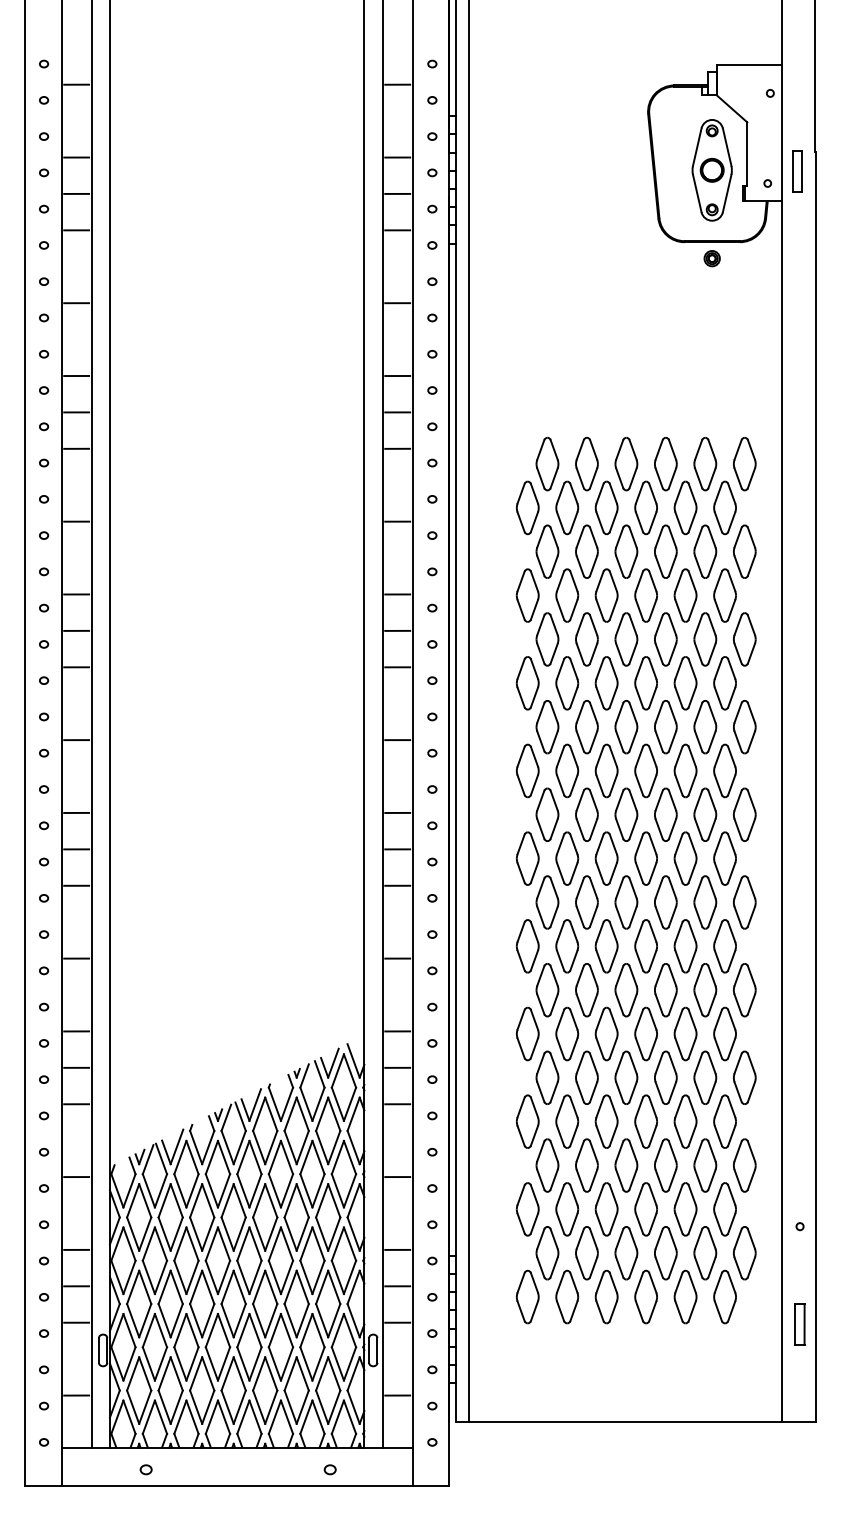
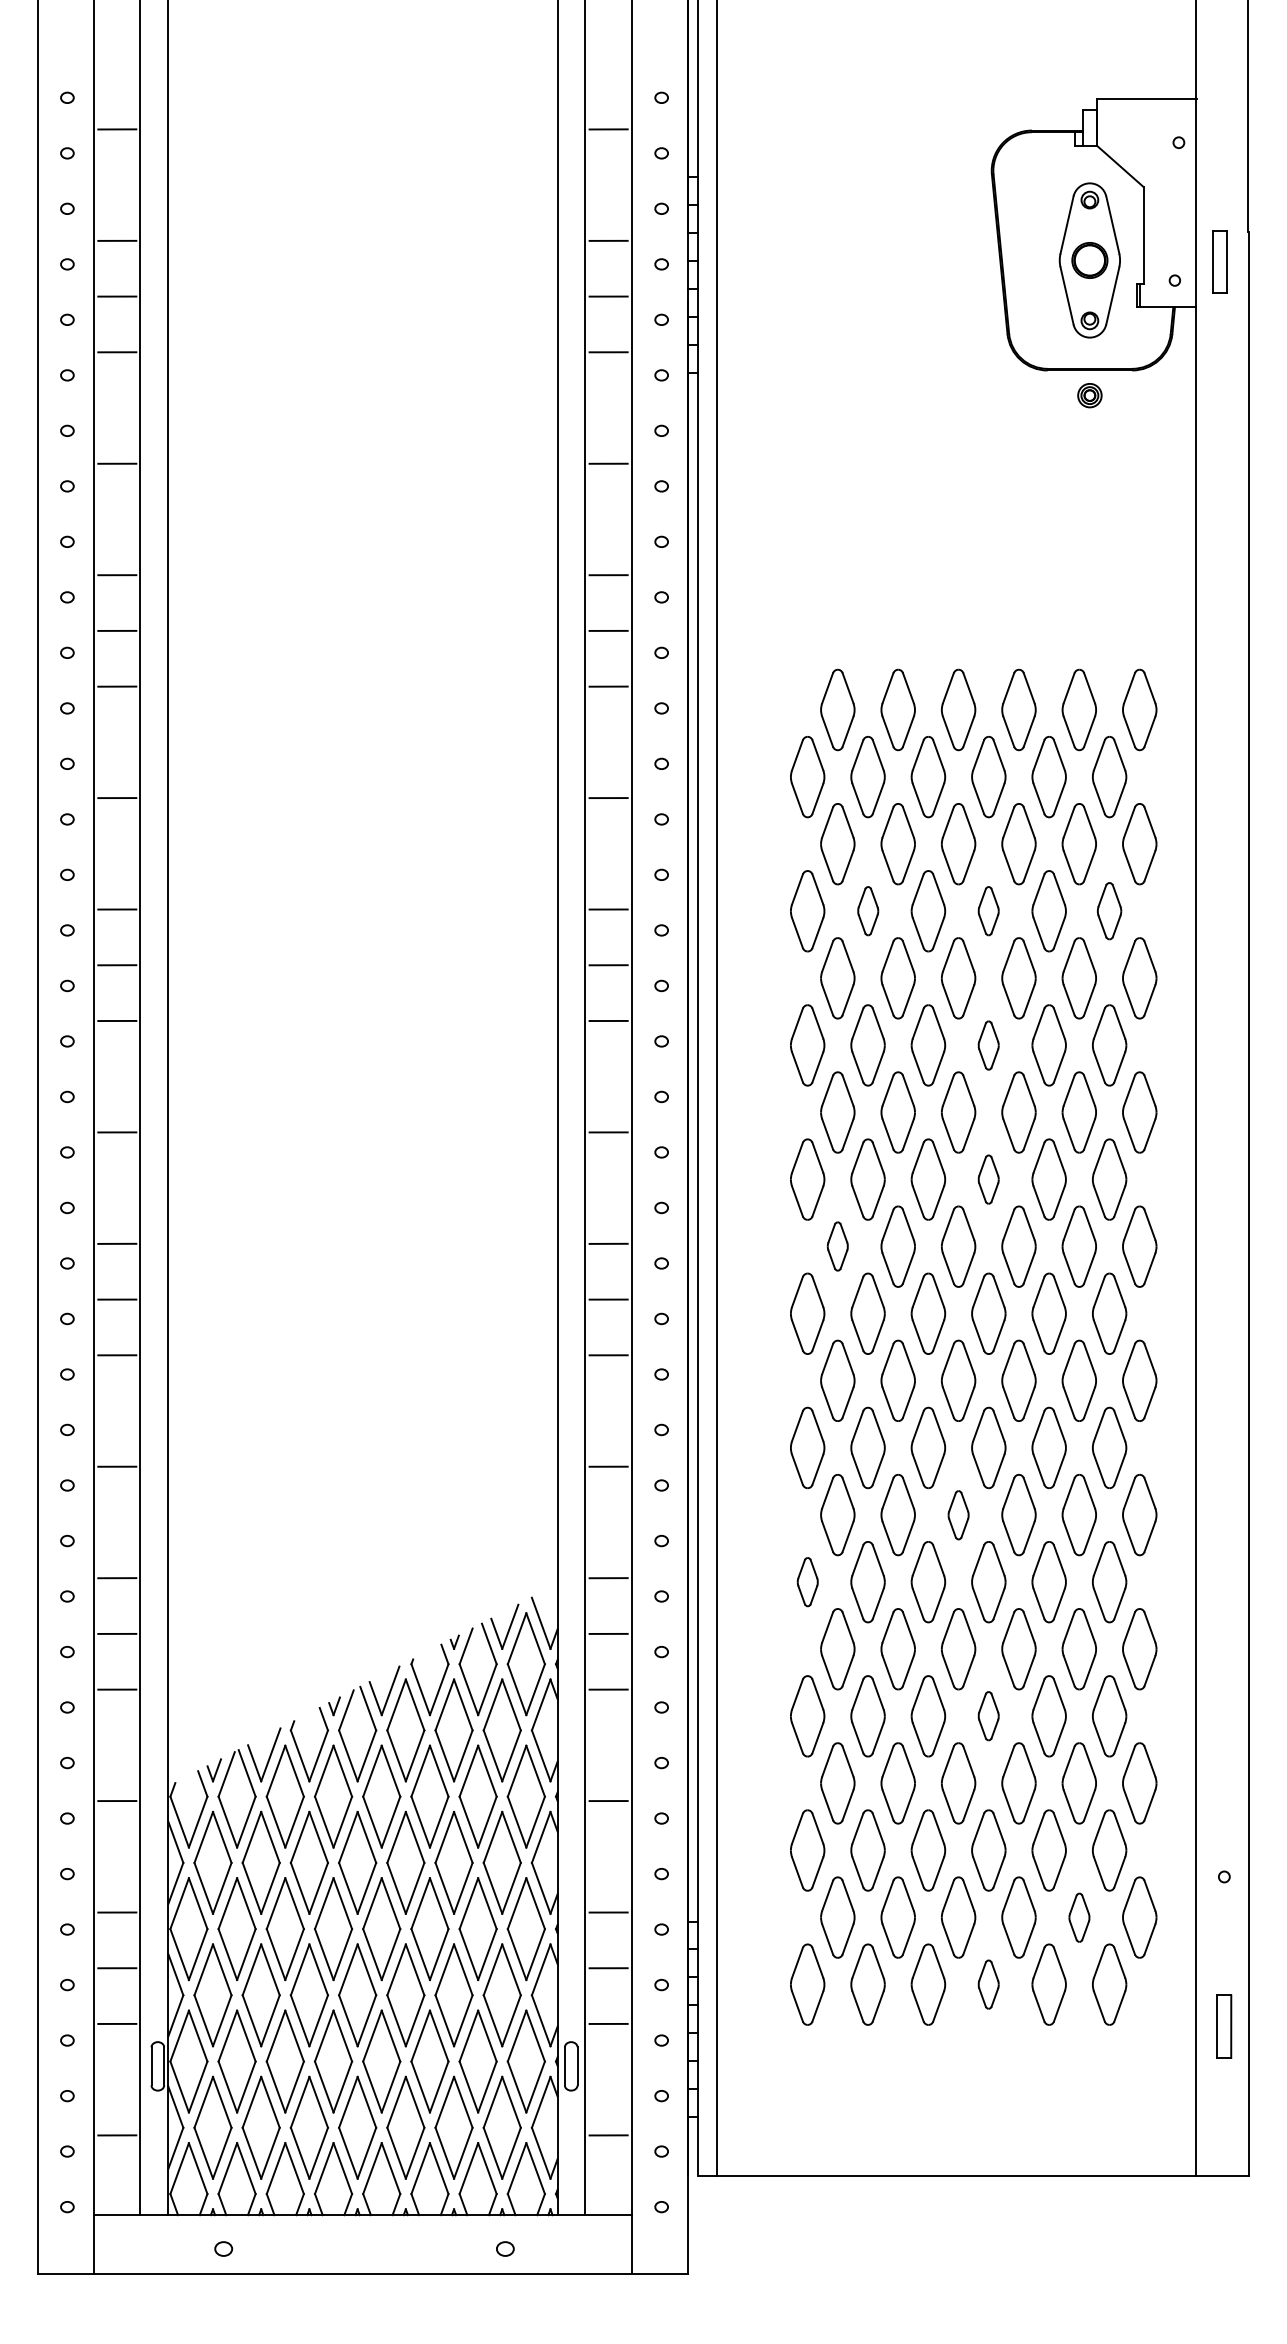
part: (567, 595) -> (868, 911), size x0.6
part: (645, 595) -> (987, 911), size x0.6
part: (724, 595) -> (1108, 911), size x0.7
part: (645, 683) -> (987, 1045), size x0.6
part: (645, 770) -> (987, 1178), size x0.6
part: (547, 814) -> (837, 1246), size x0.6
part: (626, 990) -> (958, 1515), size x0.6
part: (527, 1033) -> (807, 1581), size x0.6
part: (645, 1121) -> (987, 1716), size x0.6
part: (705, 1253) -> (1079, 1918), size x0.6
part: (645, 1296) -> (987, 1983), size x0.6

